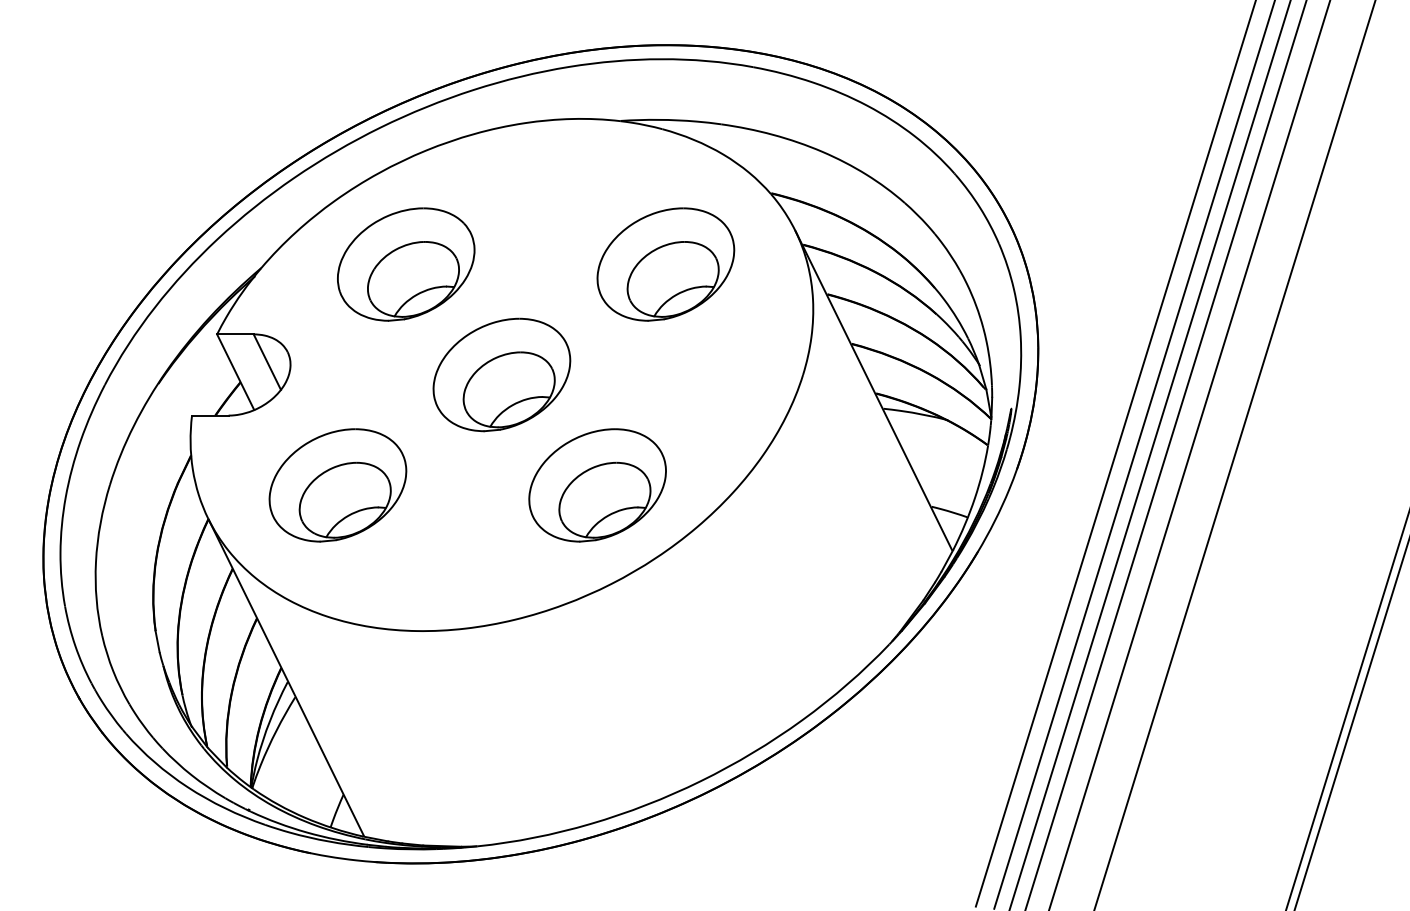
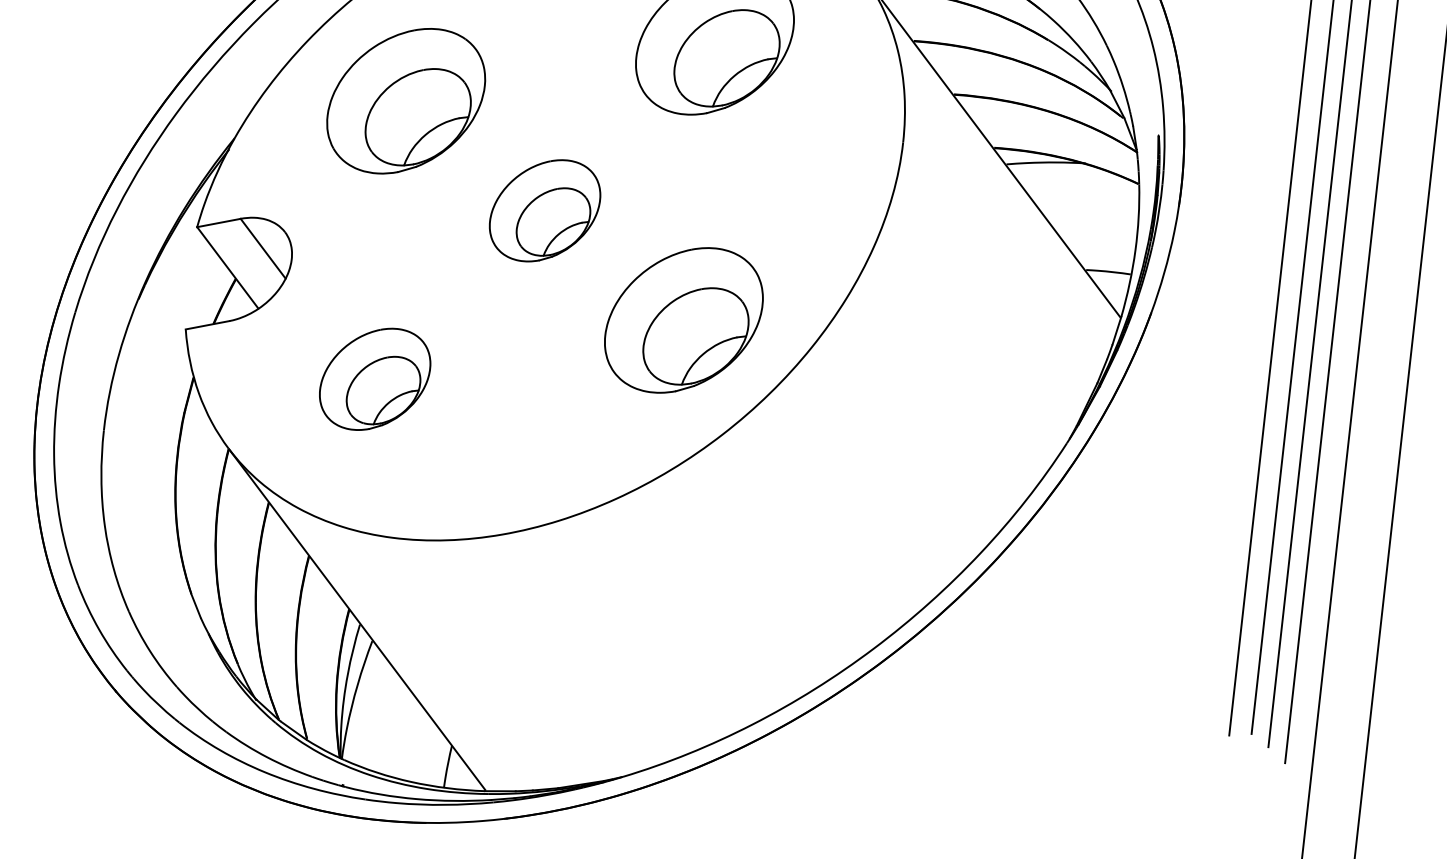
part: (501, 374) -> (544, 210), size x0.7
part: (337, 485) -> (374, 379), size x0.7

